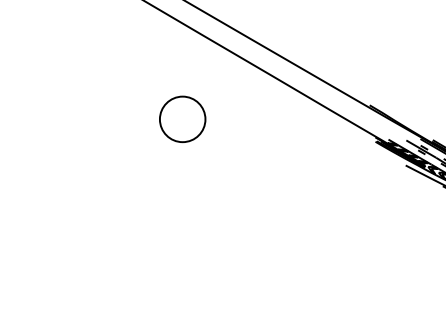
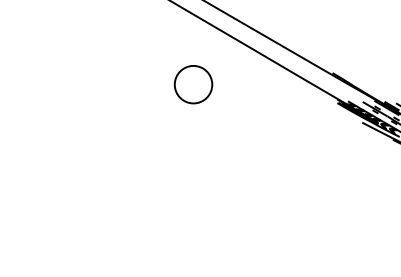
circle: (182, 119) -> (193, 84), moved

